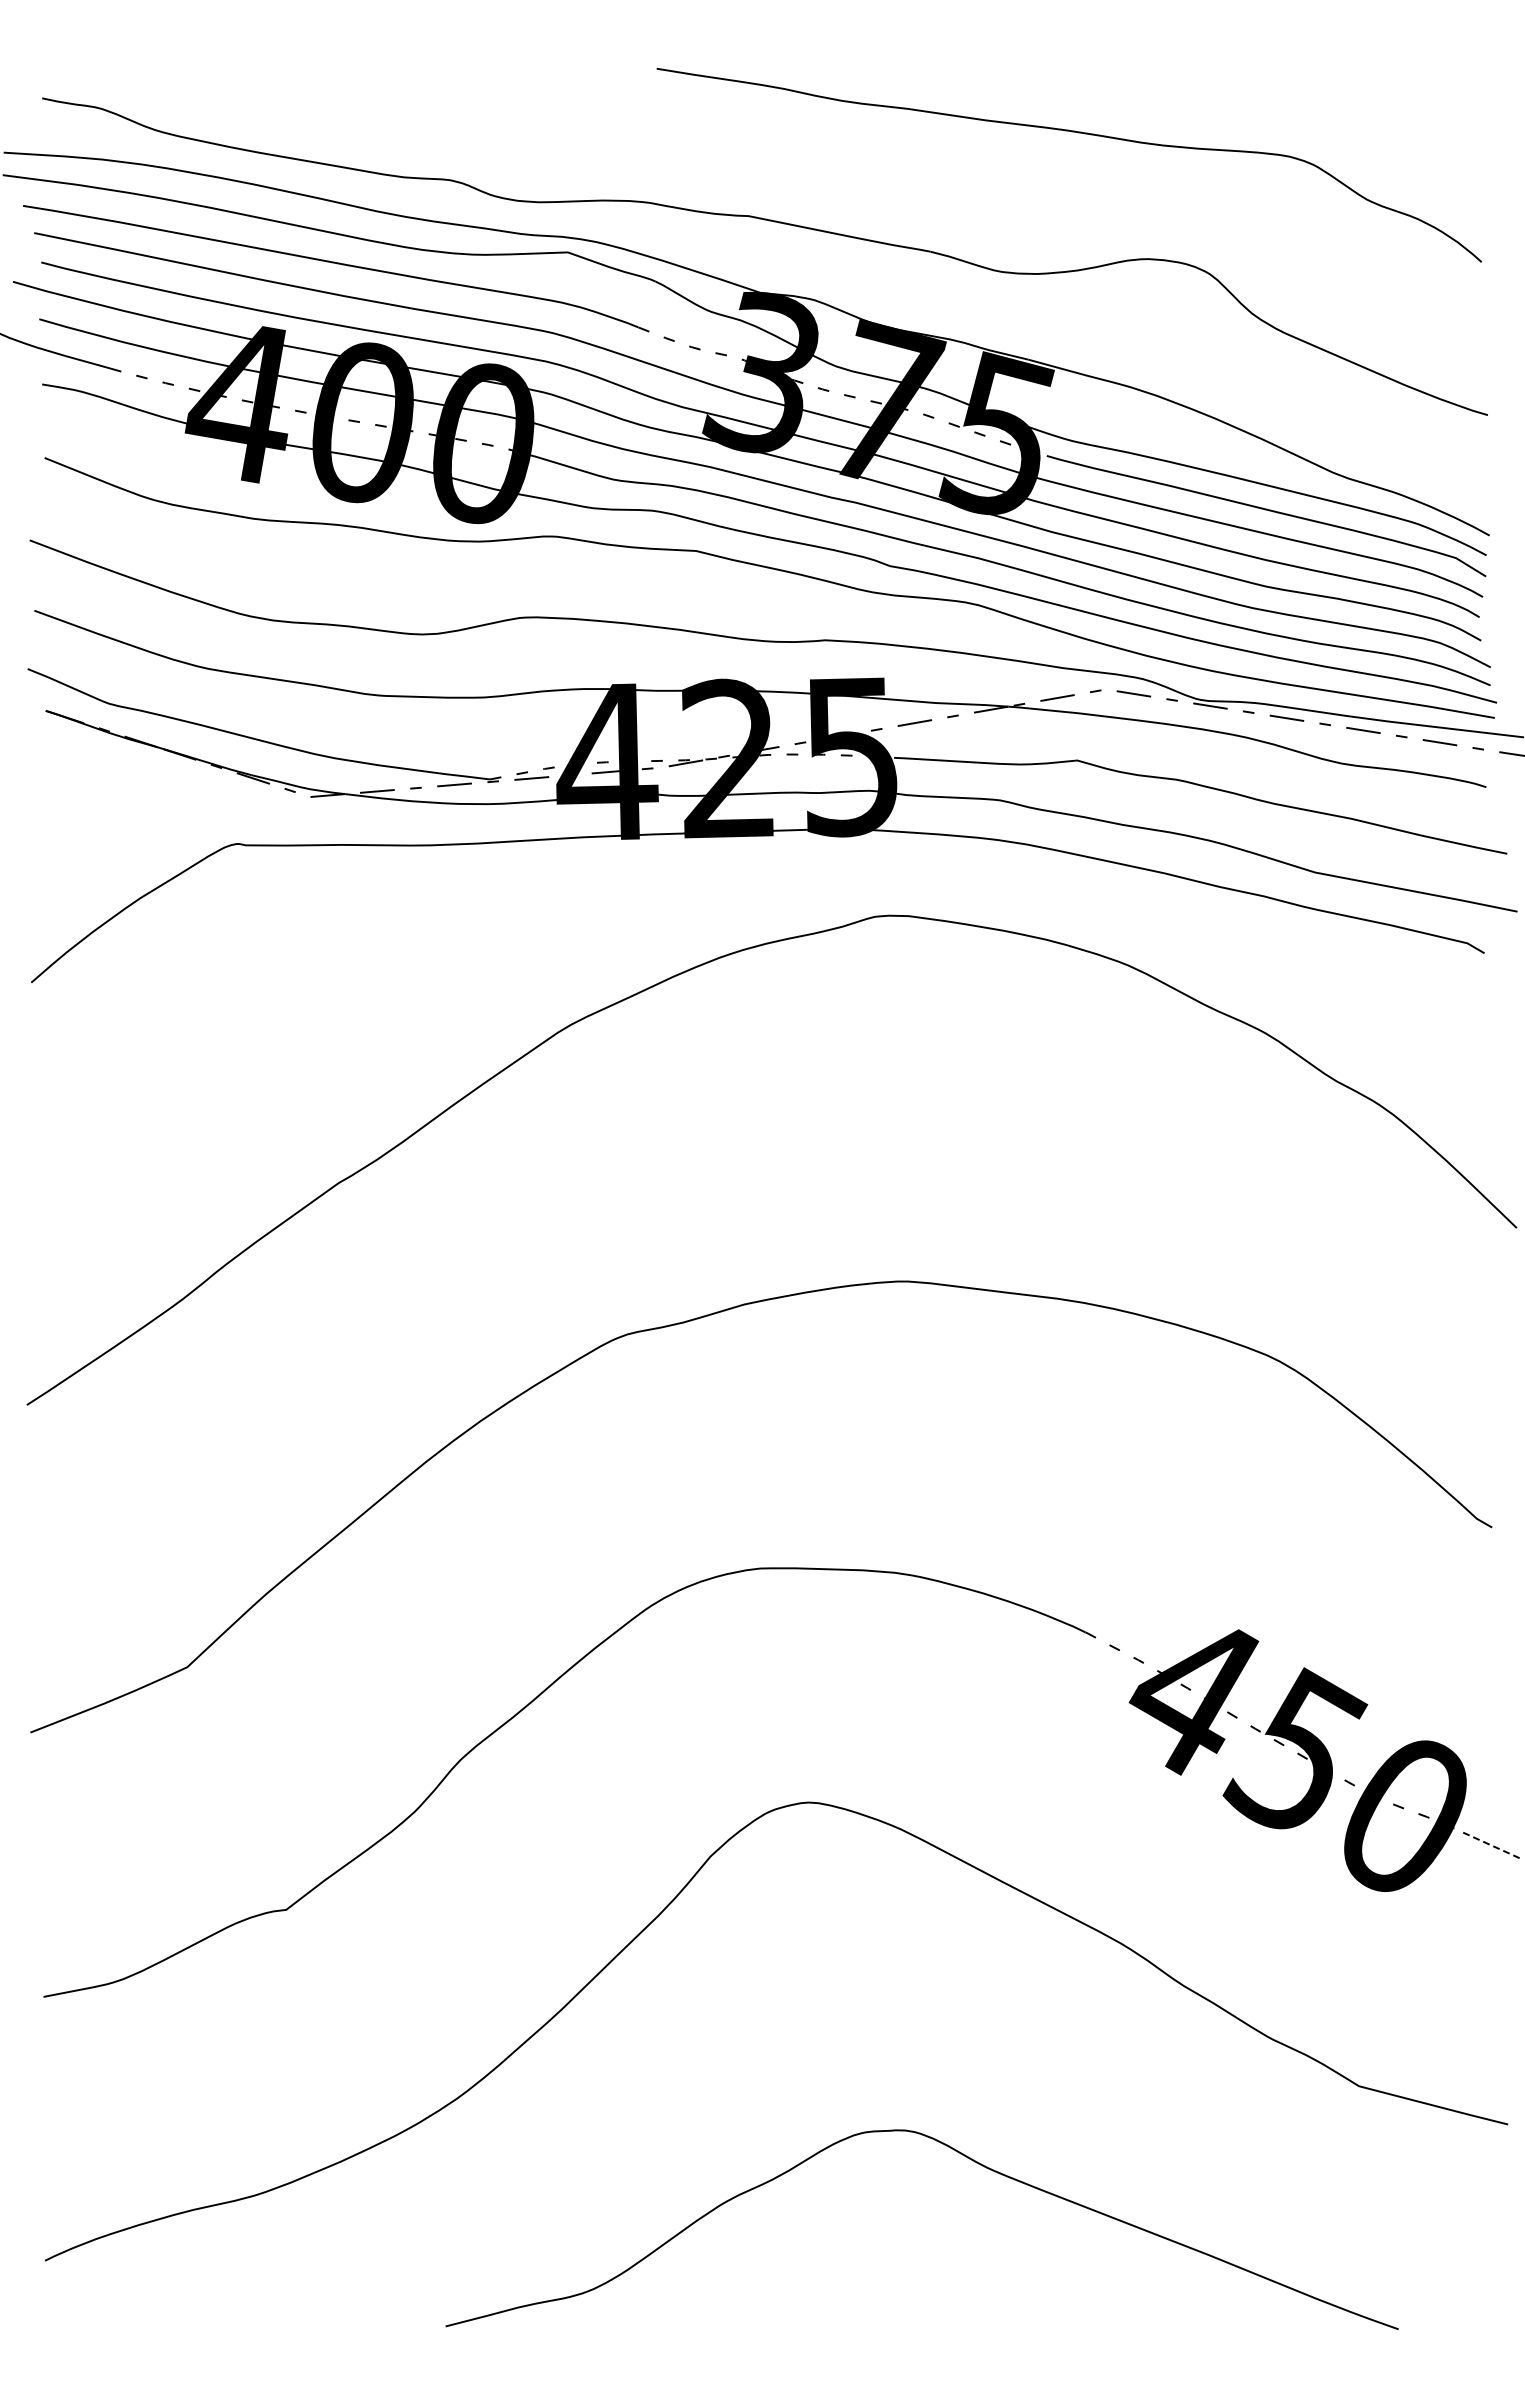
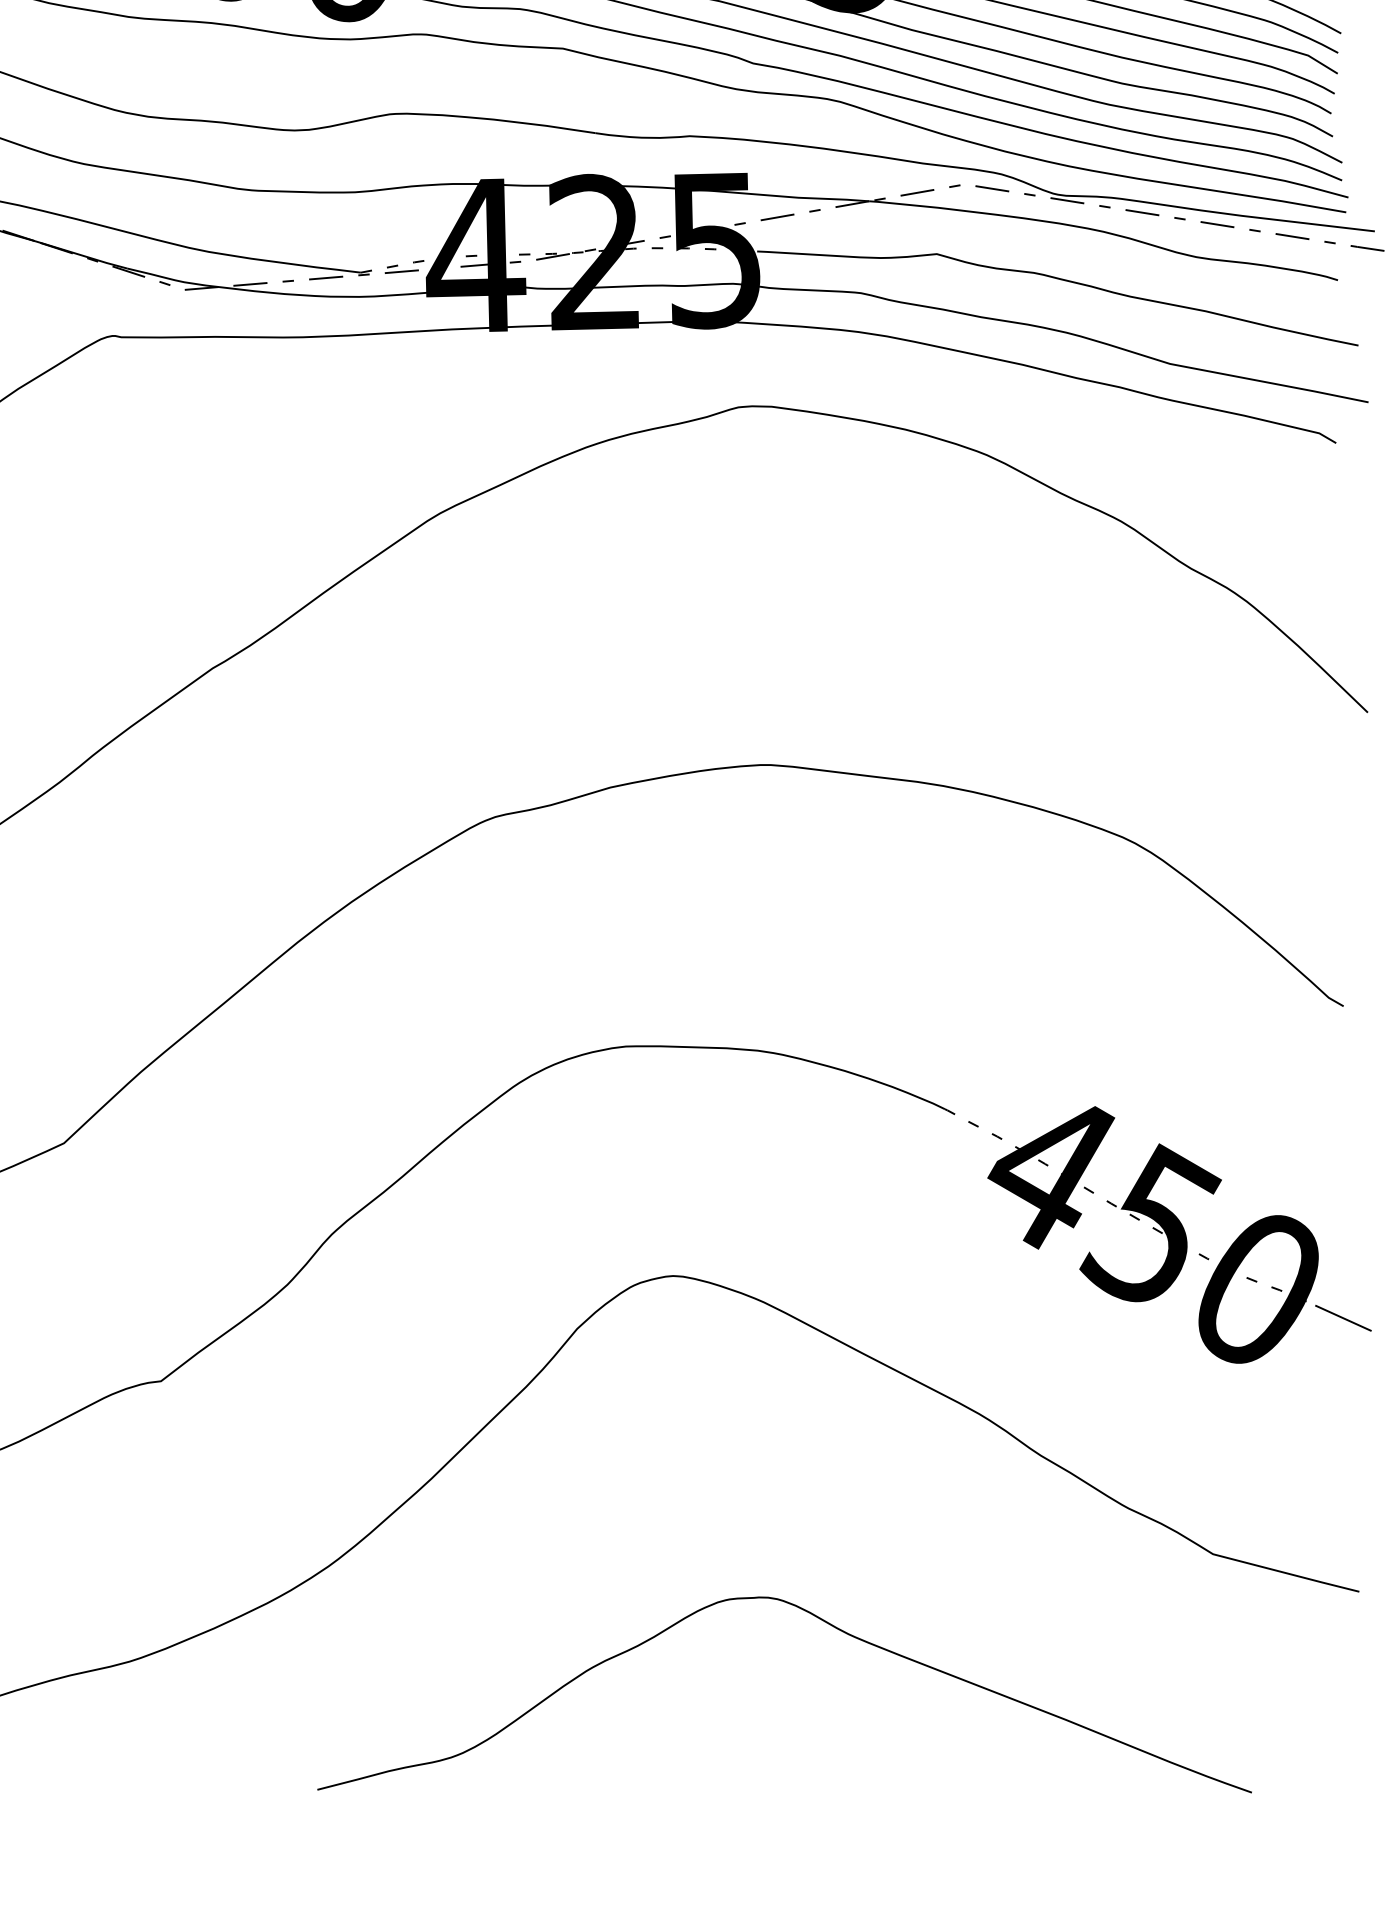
line: (1491, 1845) -> (1343, 1318), dashed -> solid

